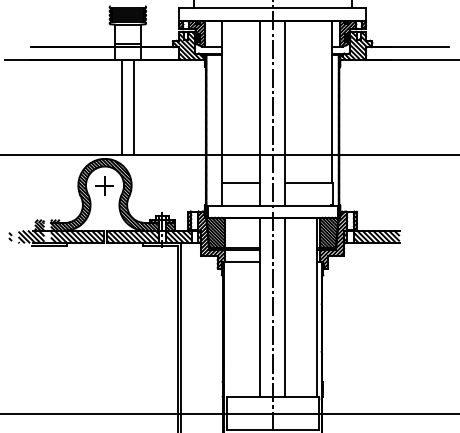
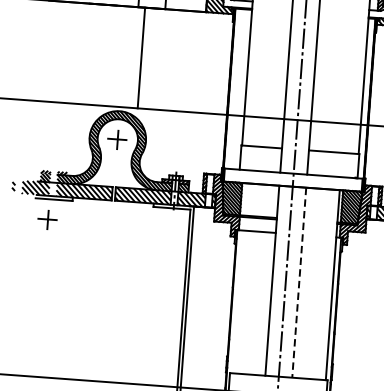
line: (134, 106) -> (155, 58), removed
part: (44, 265) -> (47, 219), added
line: (285, 307) -> (299, 282), solid -> dashed

